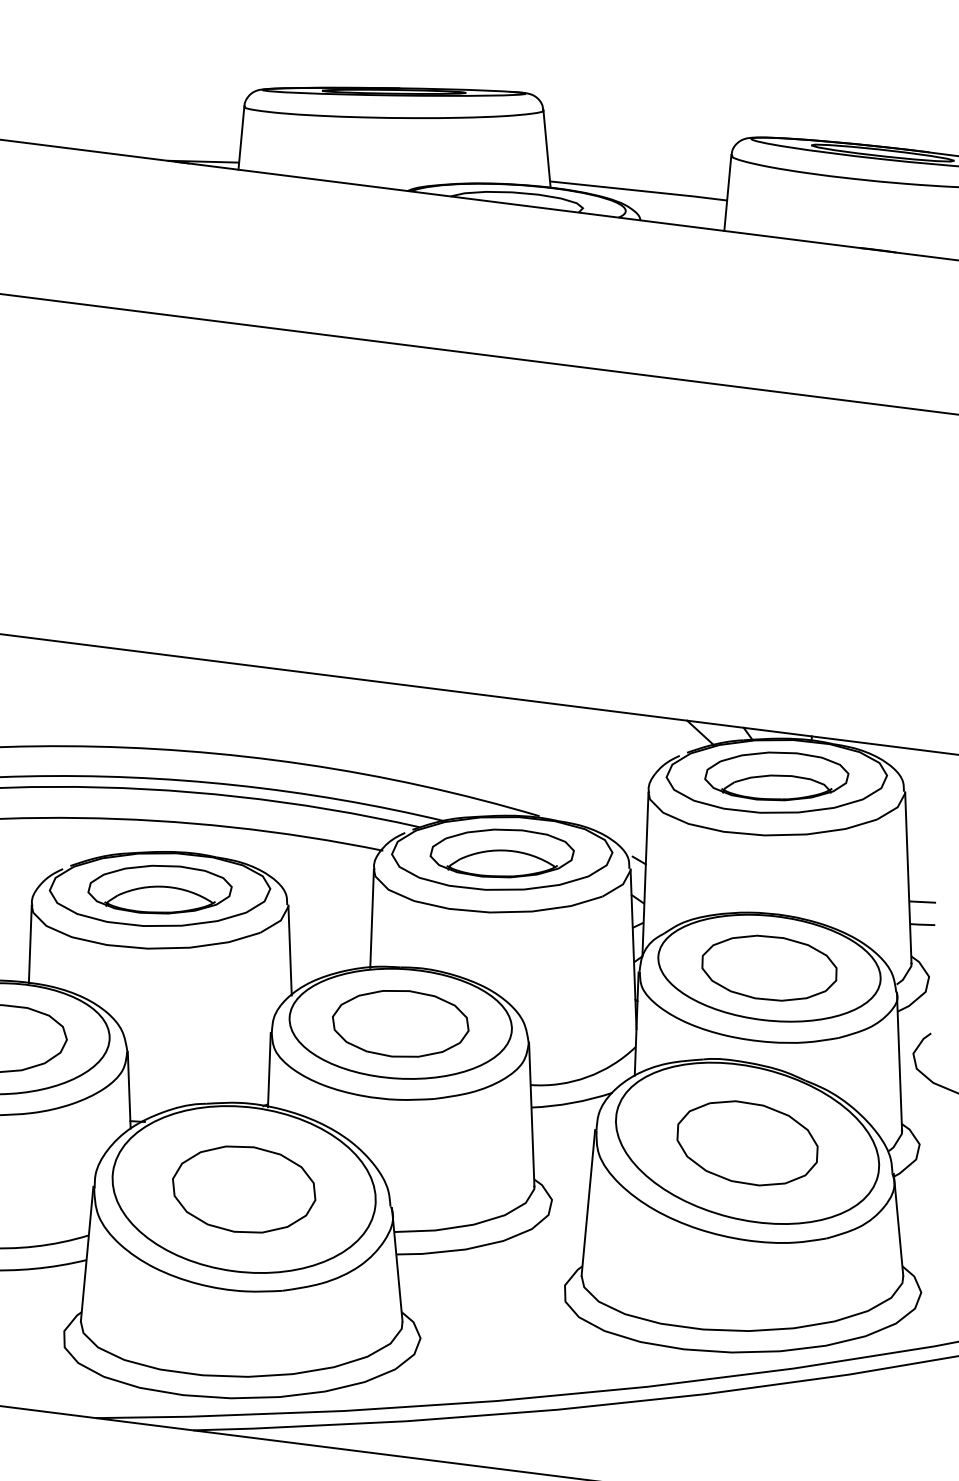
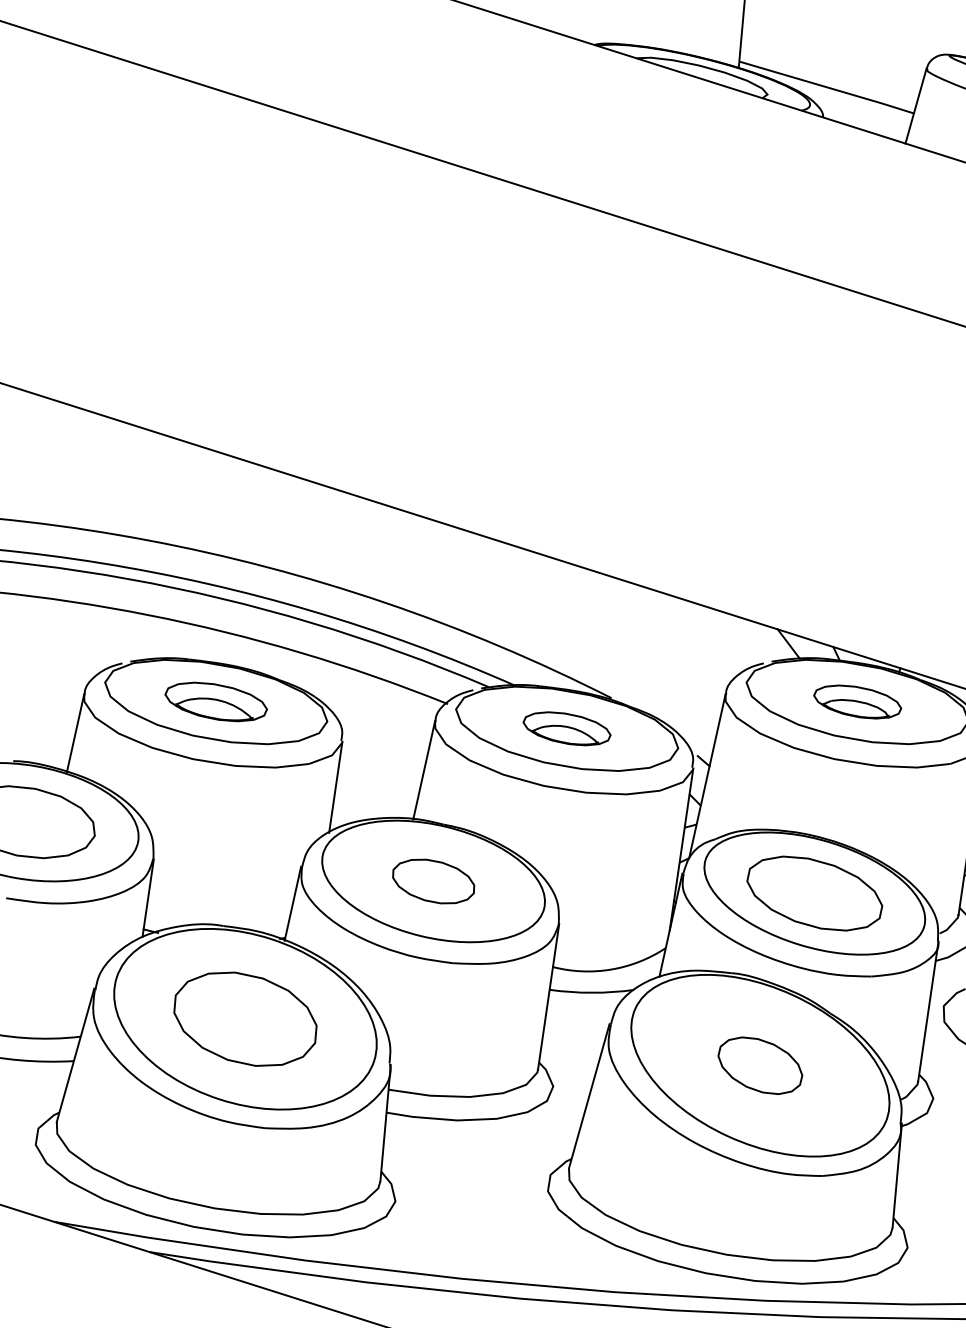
part: (776, 776) -> (857, 702), size x0.6
part: (501, 853) -> (566, 728), size x0.6
part: (159, 889) -> (215, 701), size x0.7
part: (400, 1023) -> (433, 881), size x0.6
part: (747, 1143) -> (760, 1065), size x0.6

